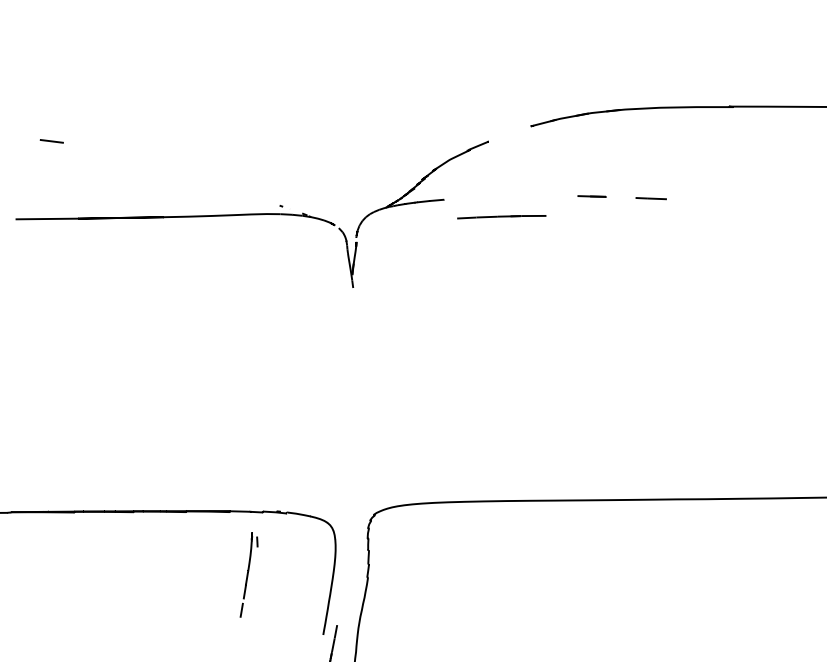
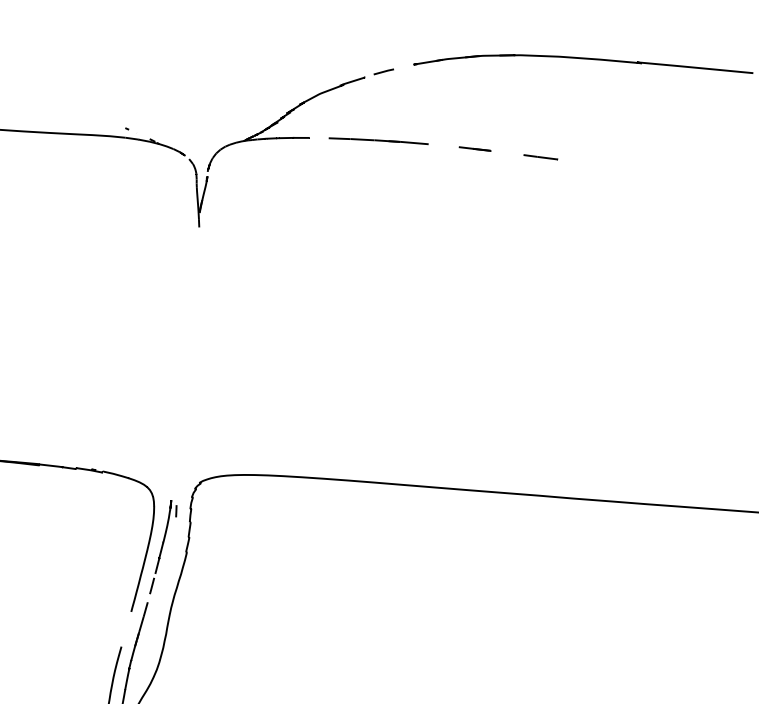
line: (504, 134) -> (383, 71), added
line: (501, 217) -> (378, 141), moved
part: (248, 574) -> (163, 546), moved

